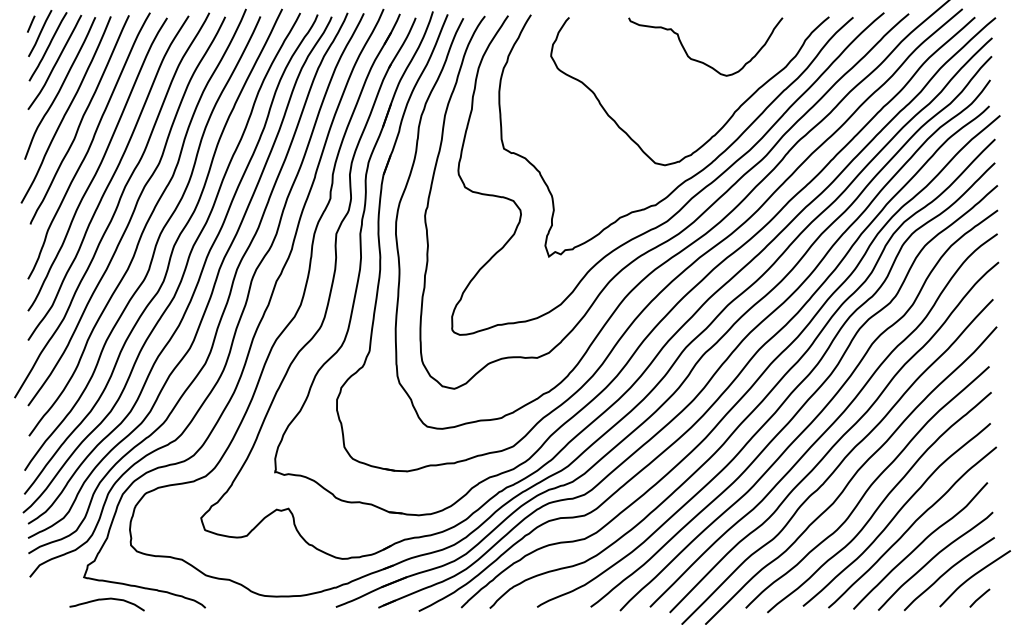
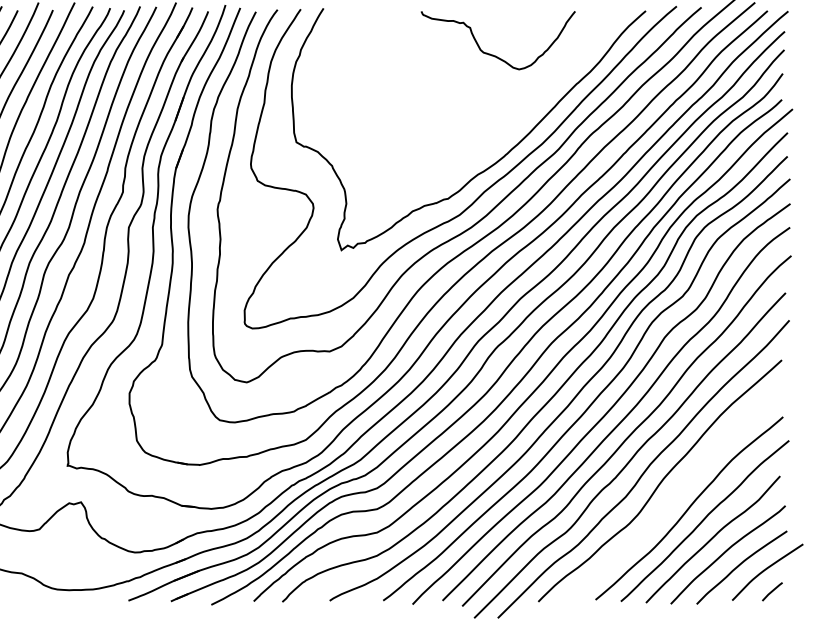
curve: (723, 124) -> (516, 118), removed
curve: (880, 503) -> (673, 497), removed

